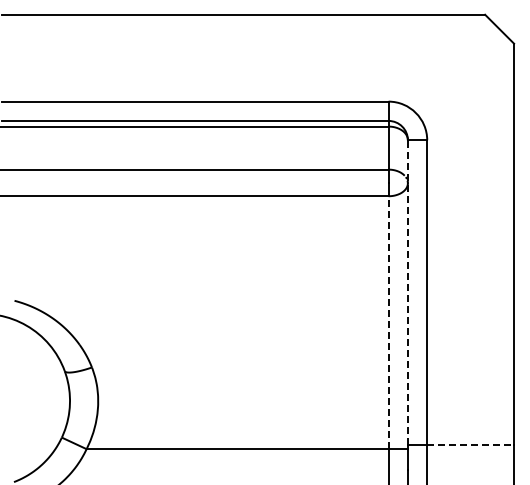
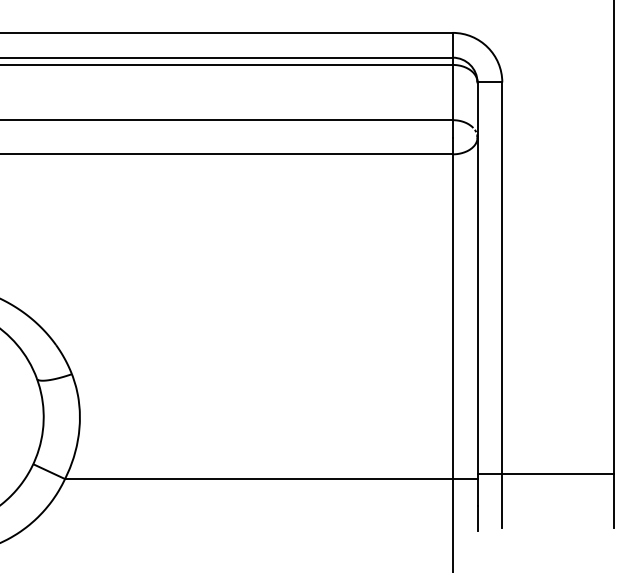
line: (407, 292) -> (476, 277), dashed -> solid
line: (388, 322) -> (452, 316), dashed -> solid
line: (471, 445) -> (559, 474), dashed -> solid

